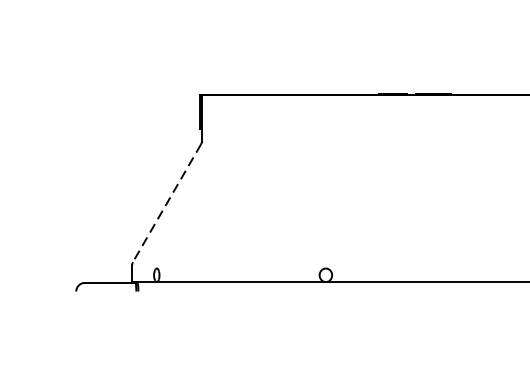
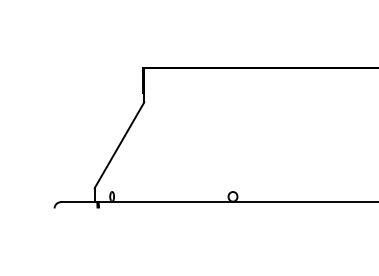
line: (167, 203) -> (119, 145), dashed -> solid

